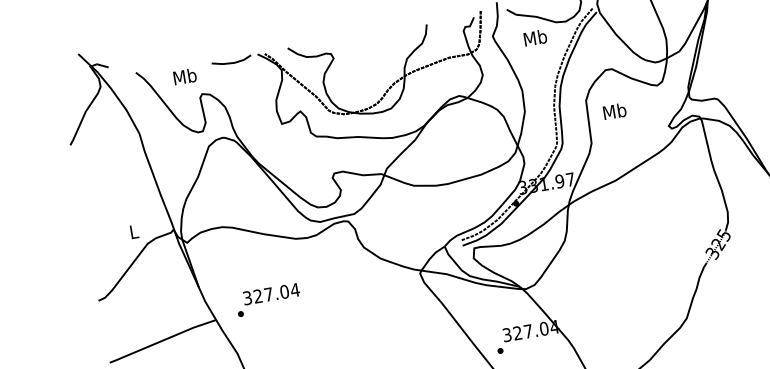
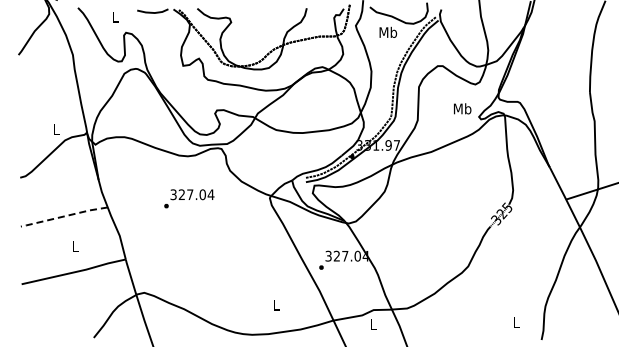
text: (184, 75) -> (114, 16), Mb -> L
text: (614, 110) -> (462, 108), moved
text: (268, 299) -> (189, 198), moved
line: (161, 340) -> (63, 216), solid -> dashed

